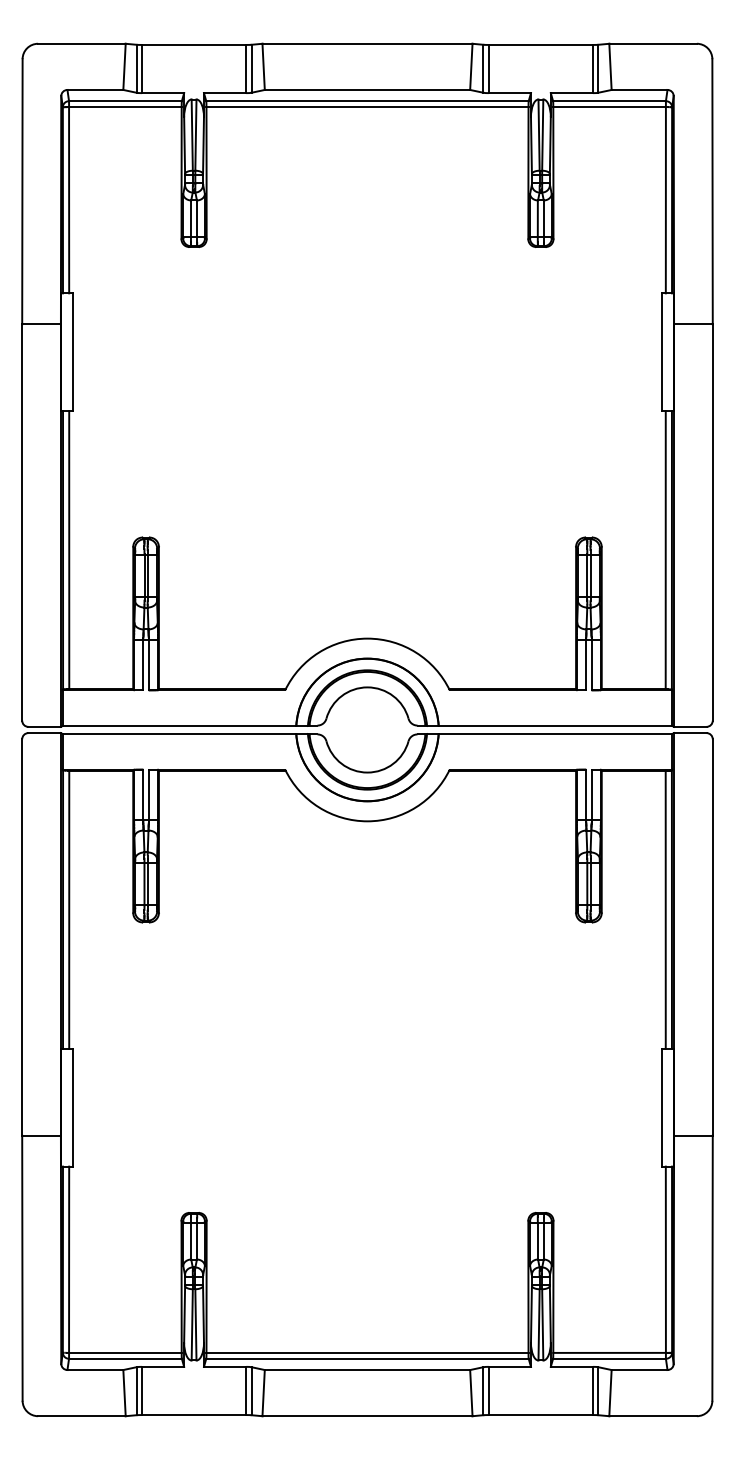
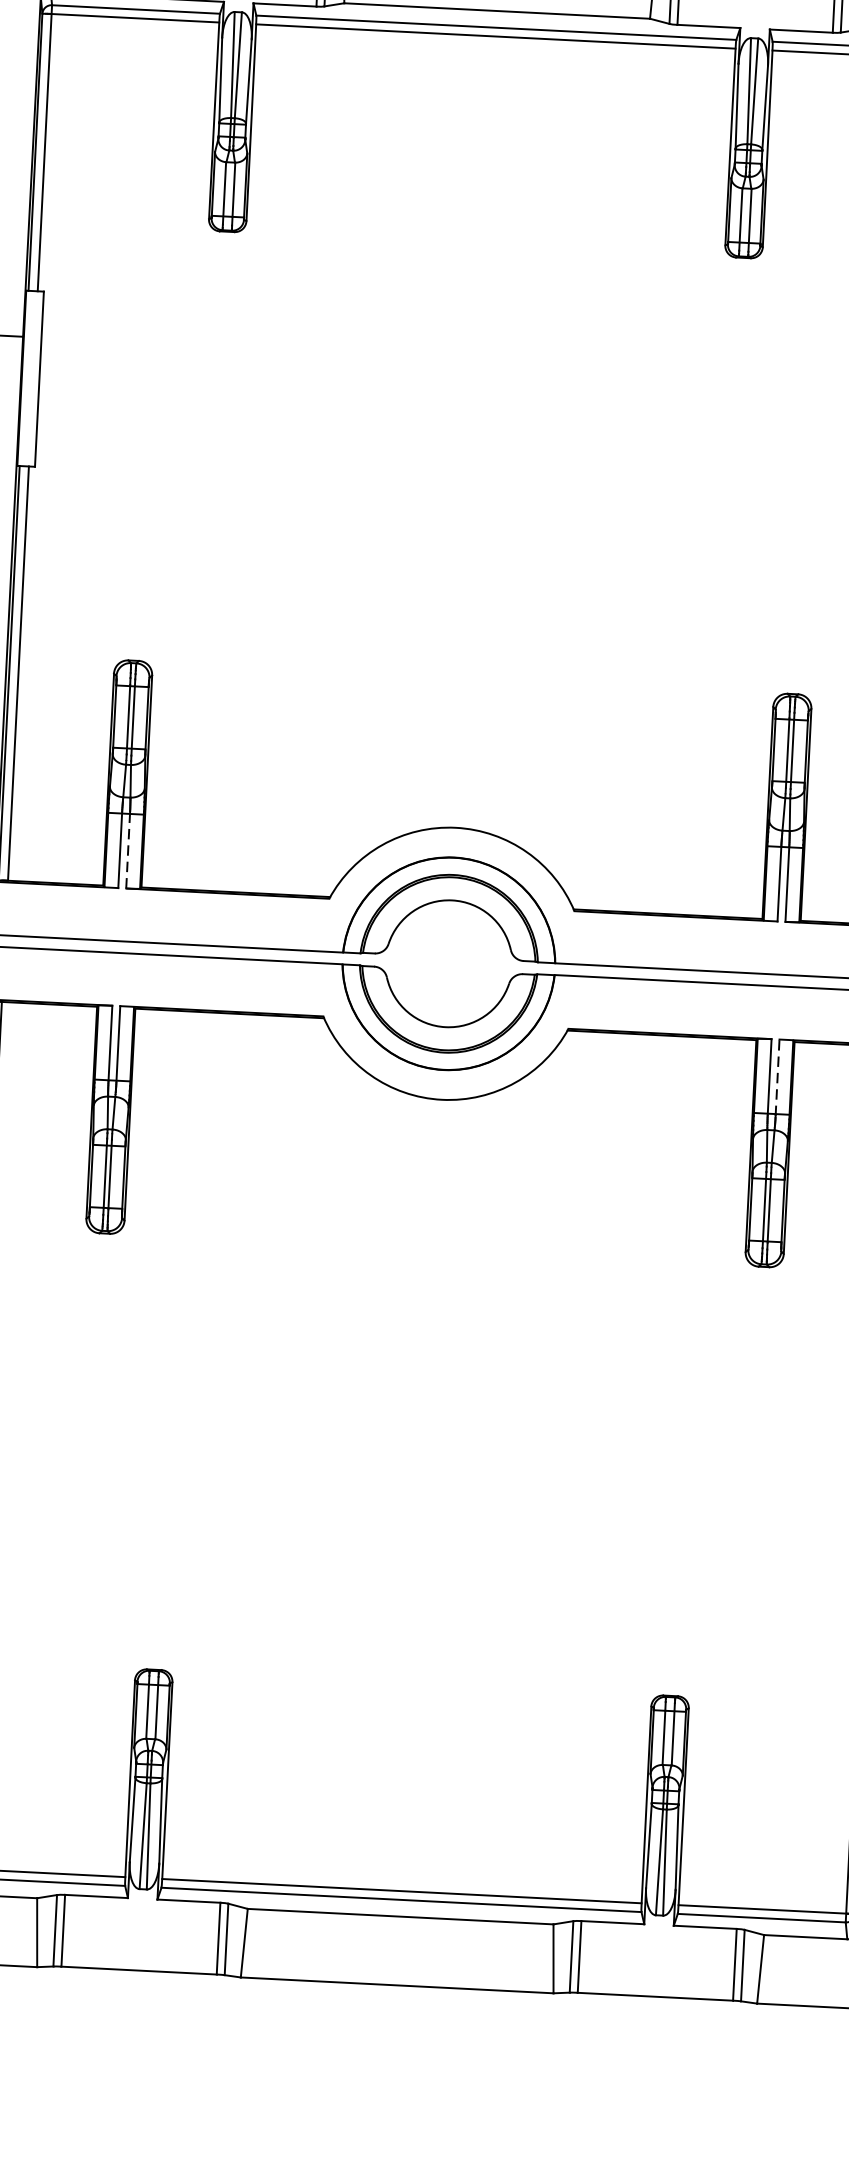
line: (148, 664) -> (127, 849), solid -> dashed
line: (591, 795) -> (777, 1078), solid -> dashed

